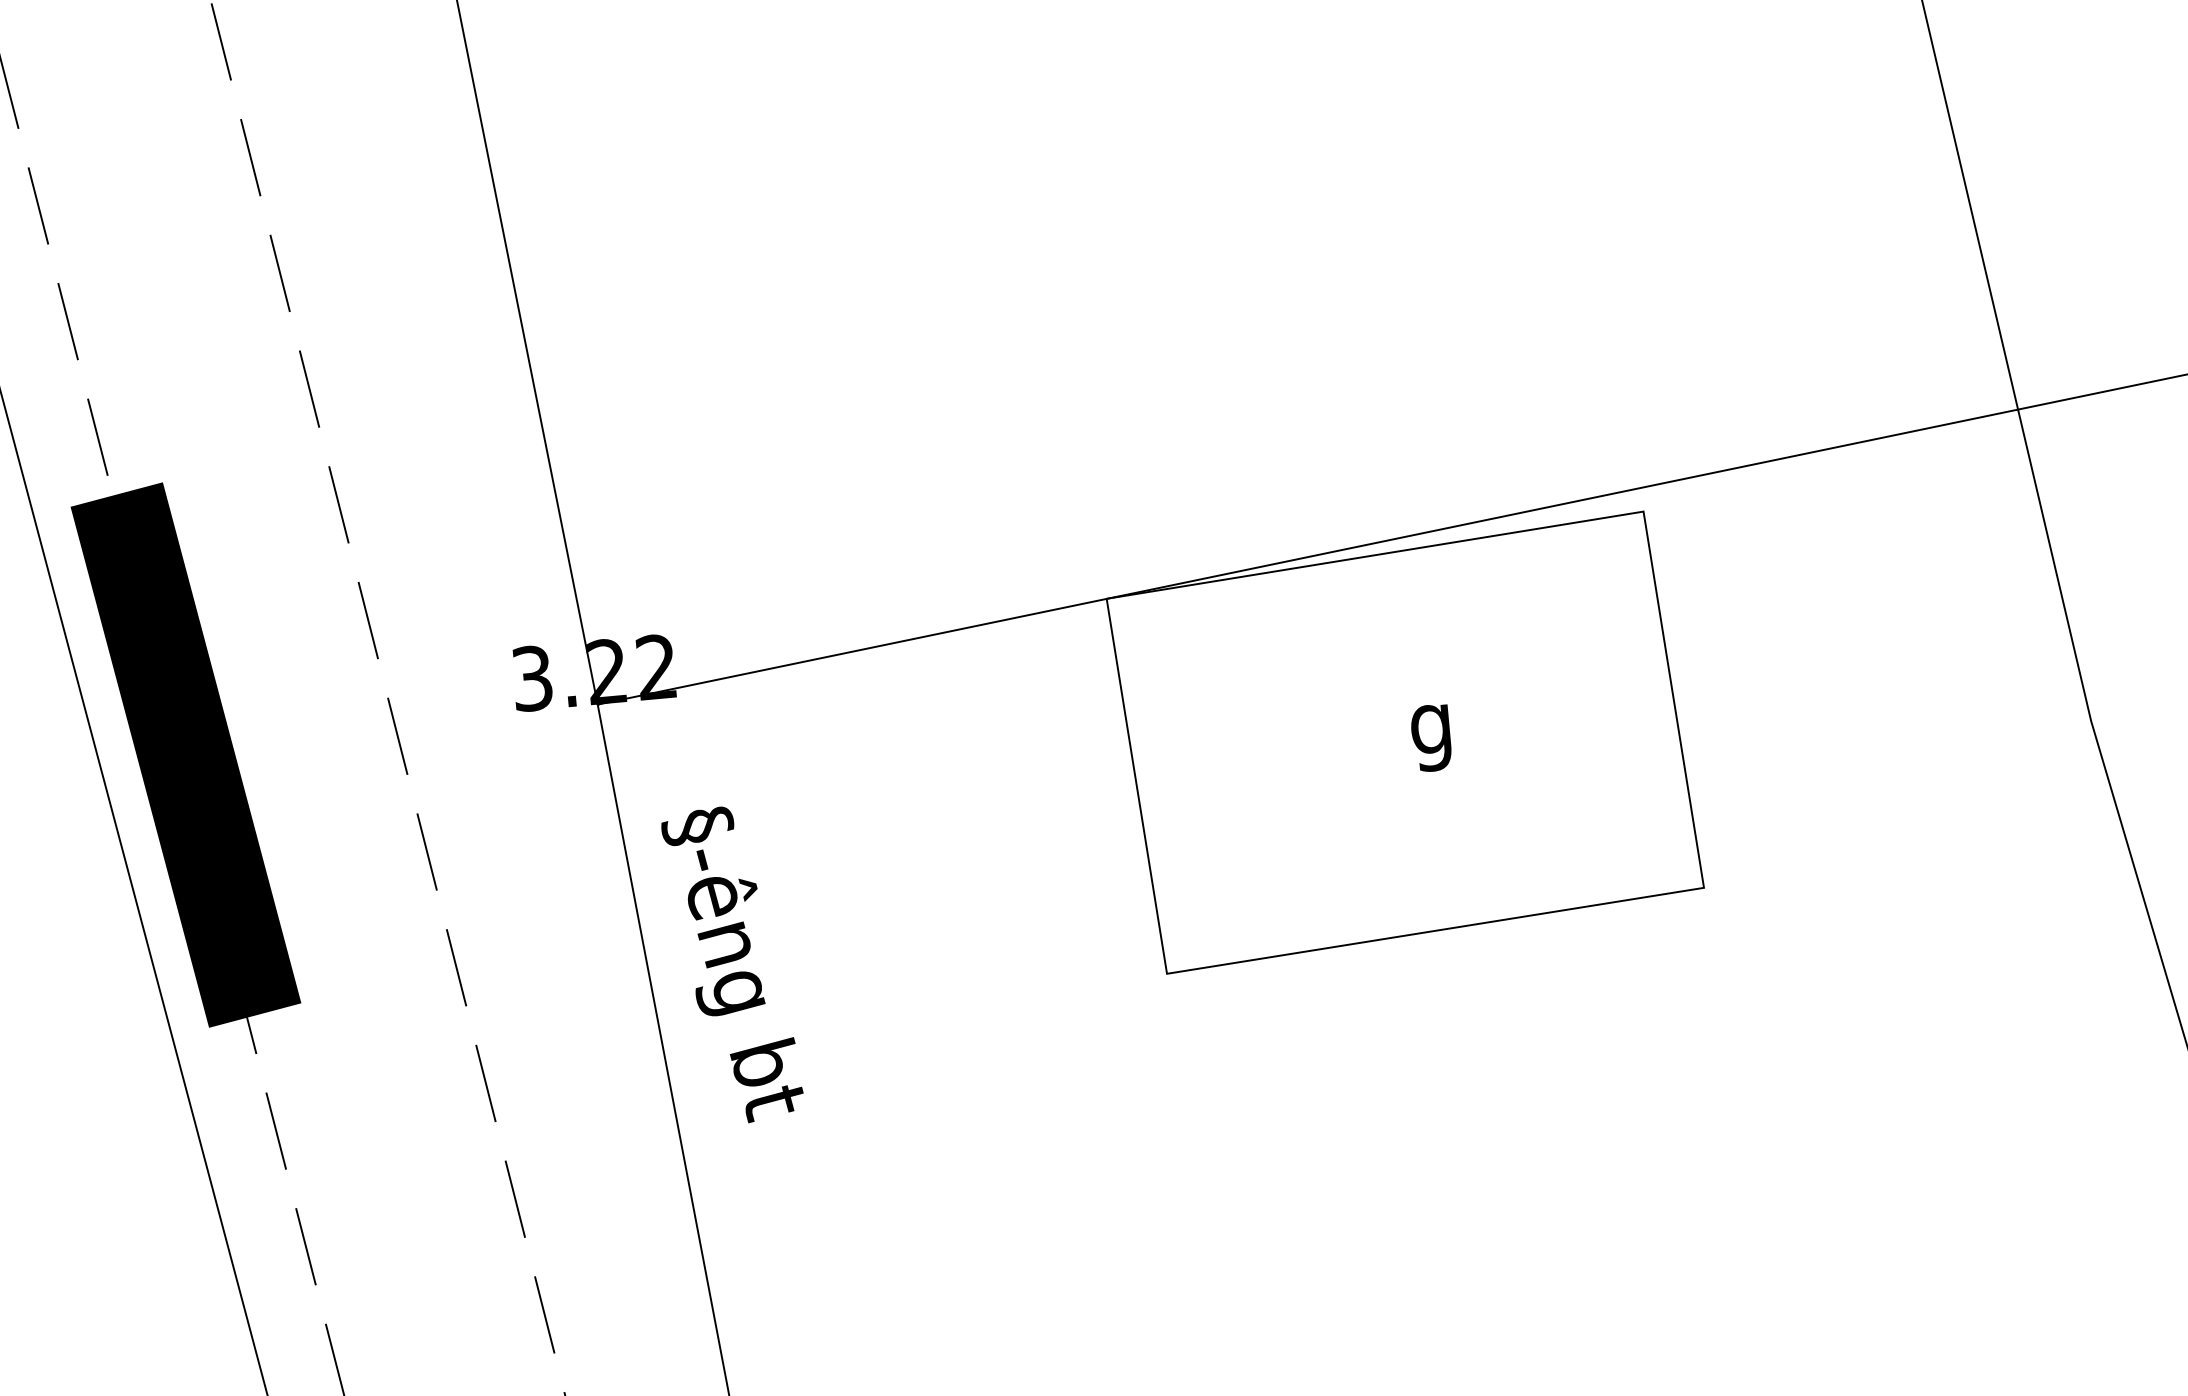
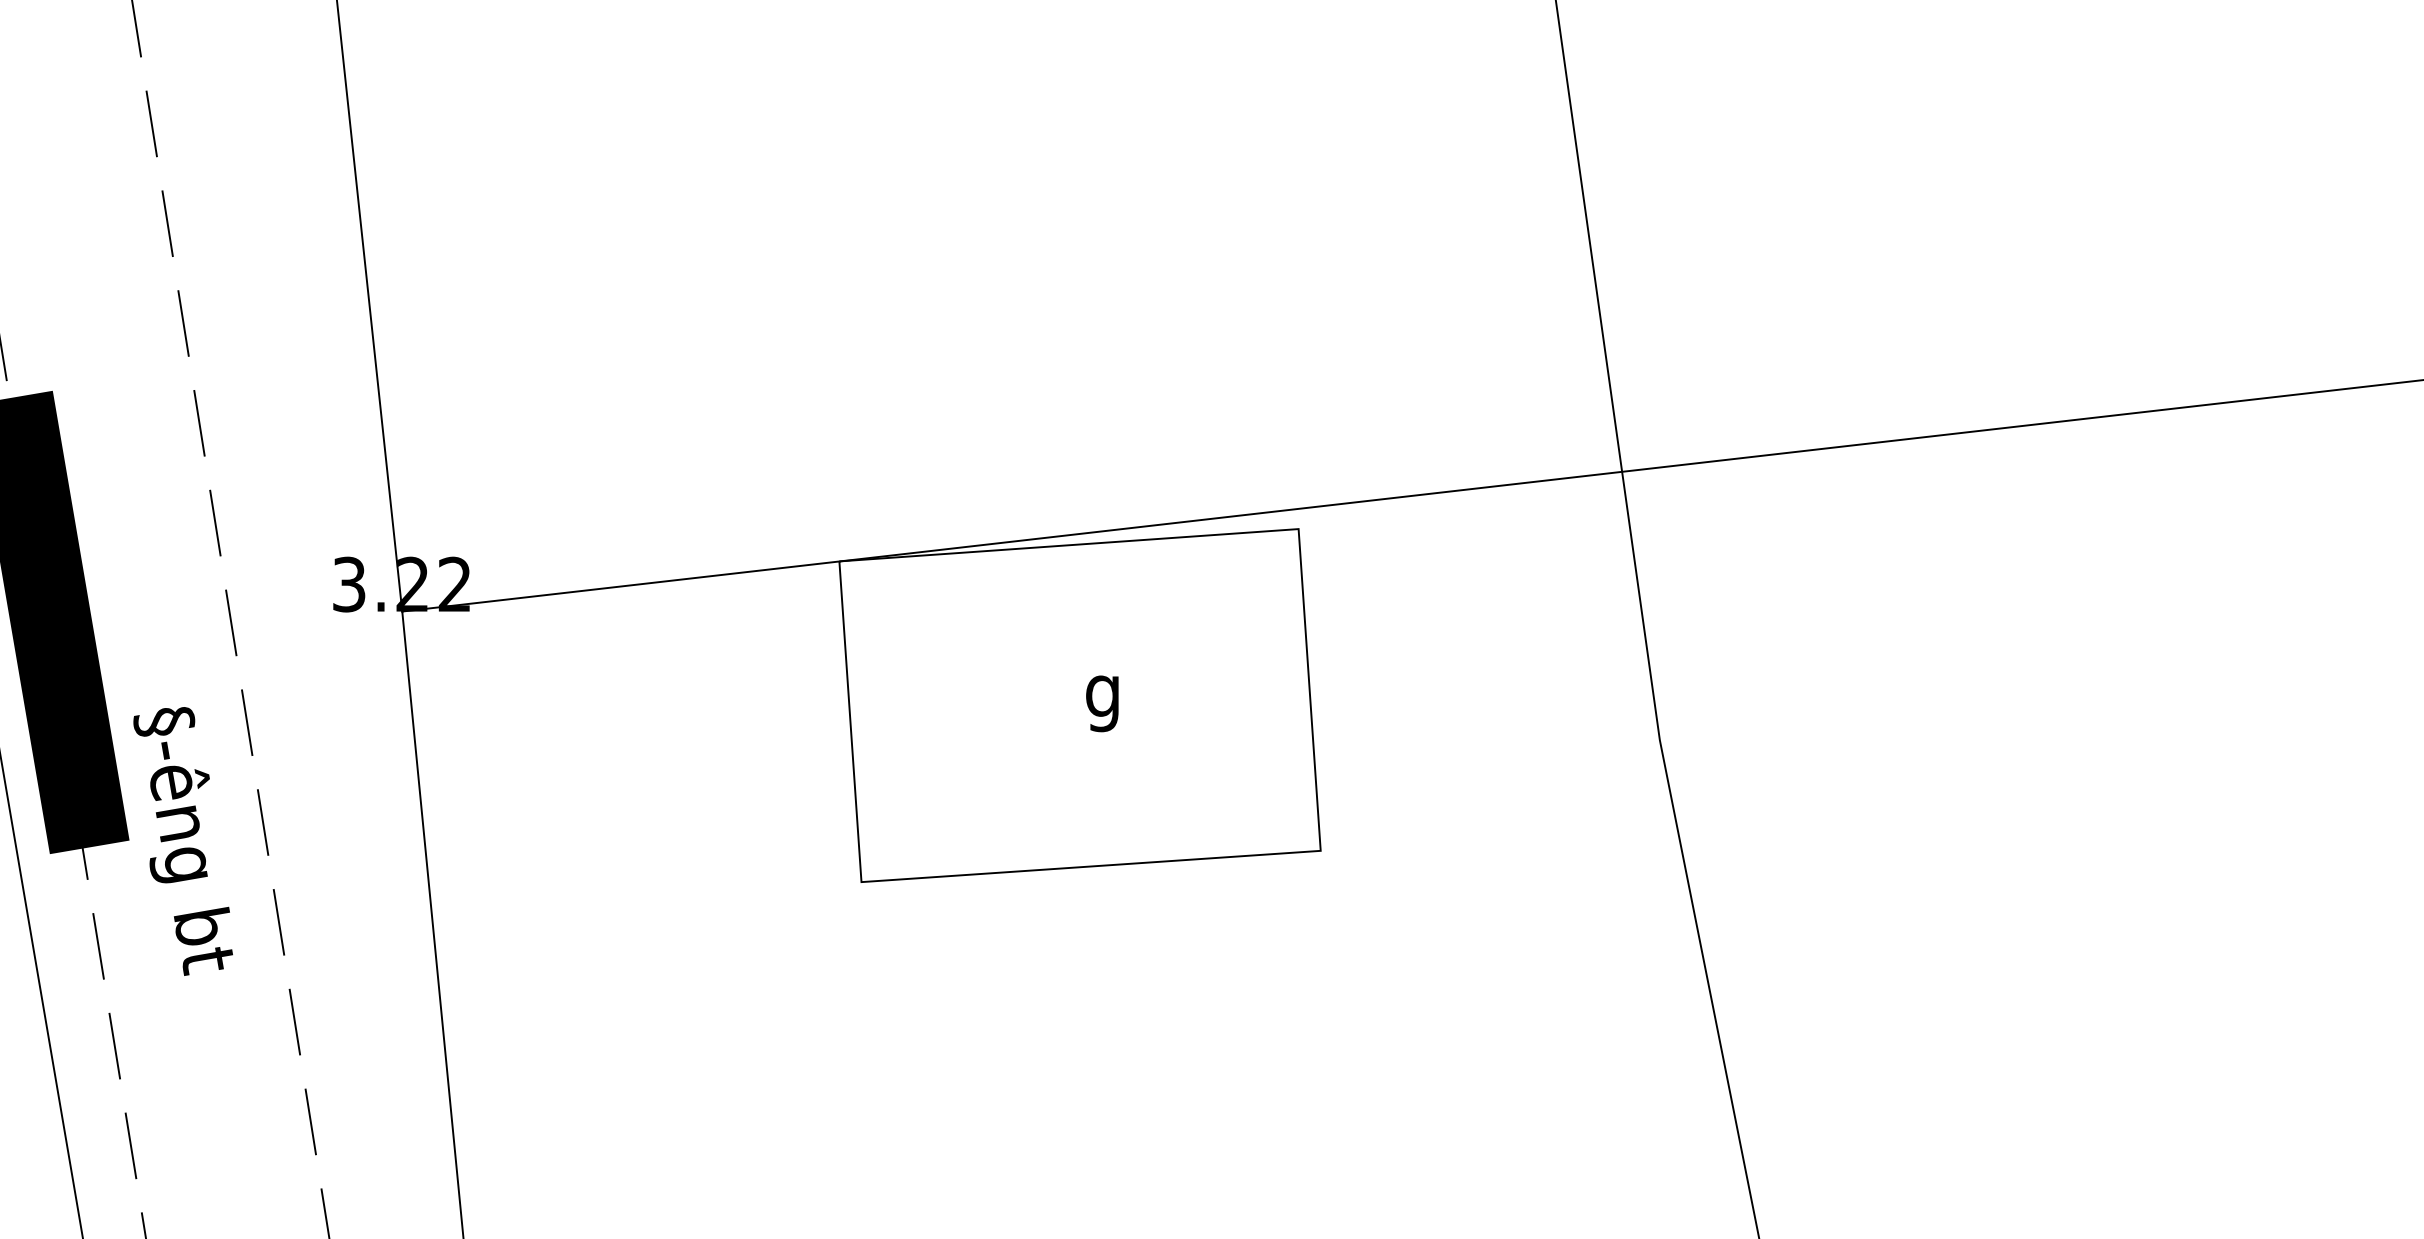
text: (732, 965) -> (182, 841), moved

